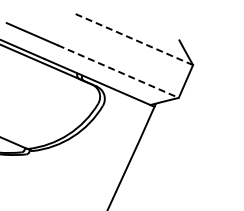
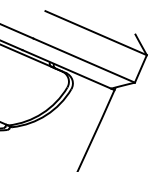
line: (132, 38) -> (96, 32), dashed -> solid
line: (118, 71) -> (84, 60), dashed -> solid

